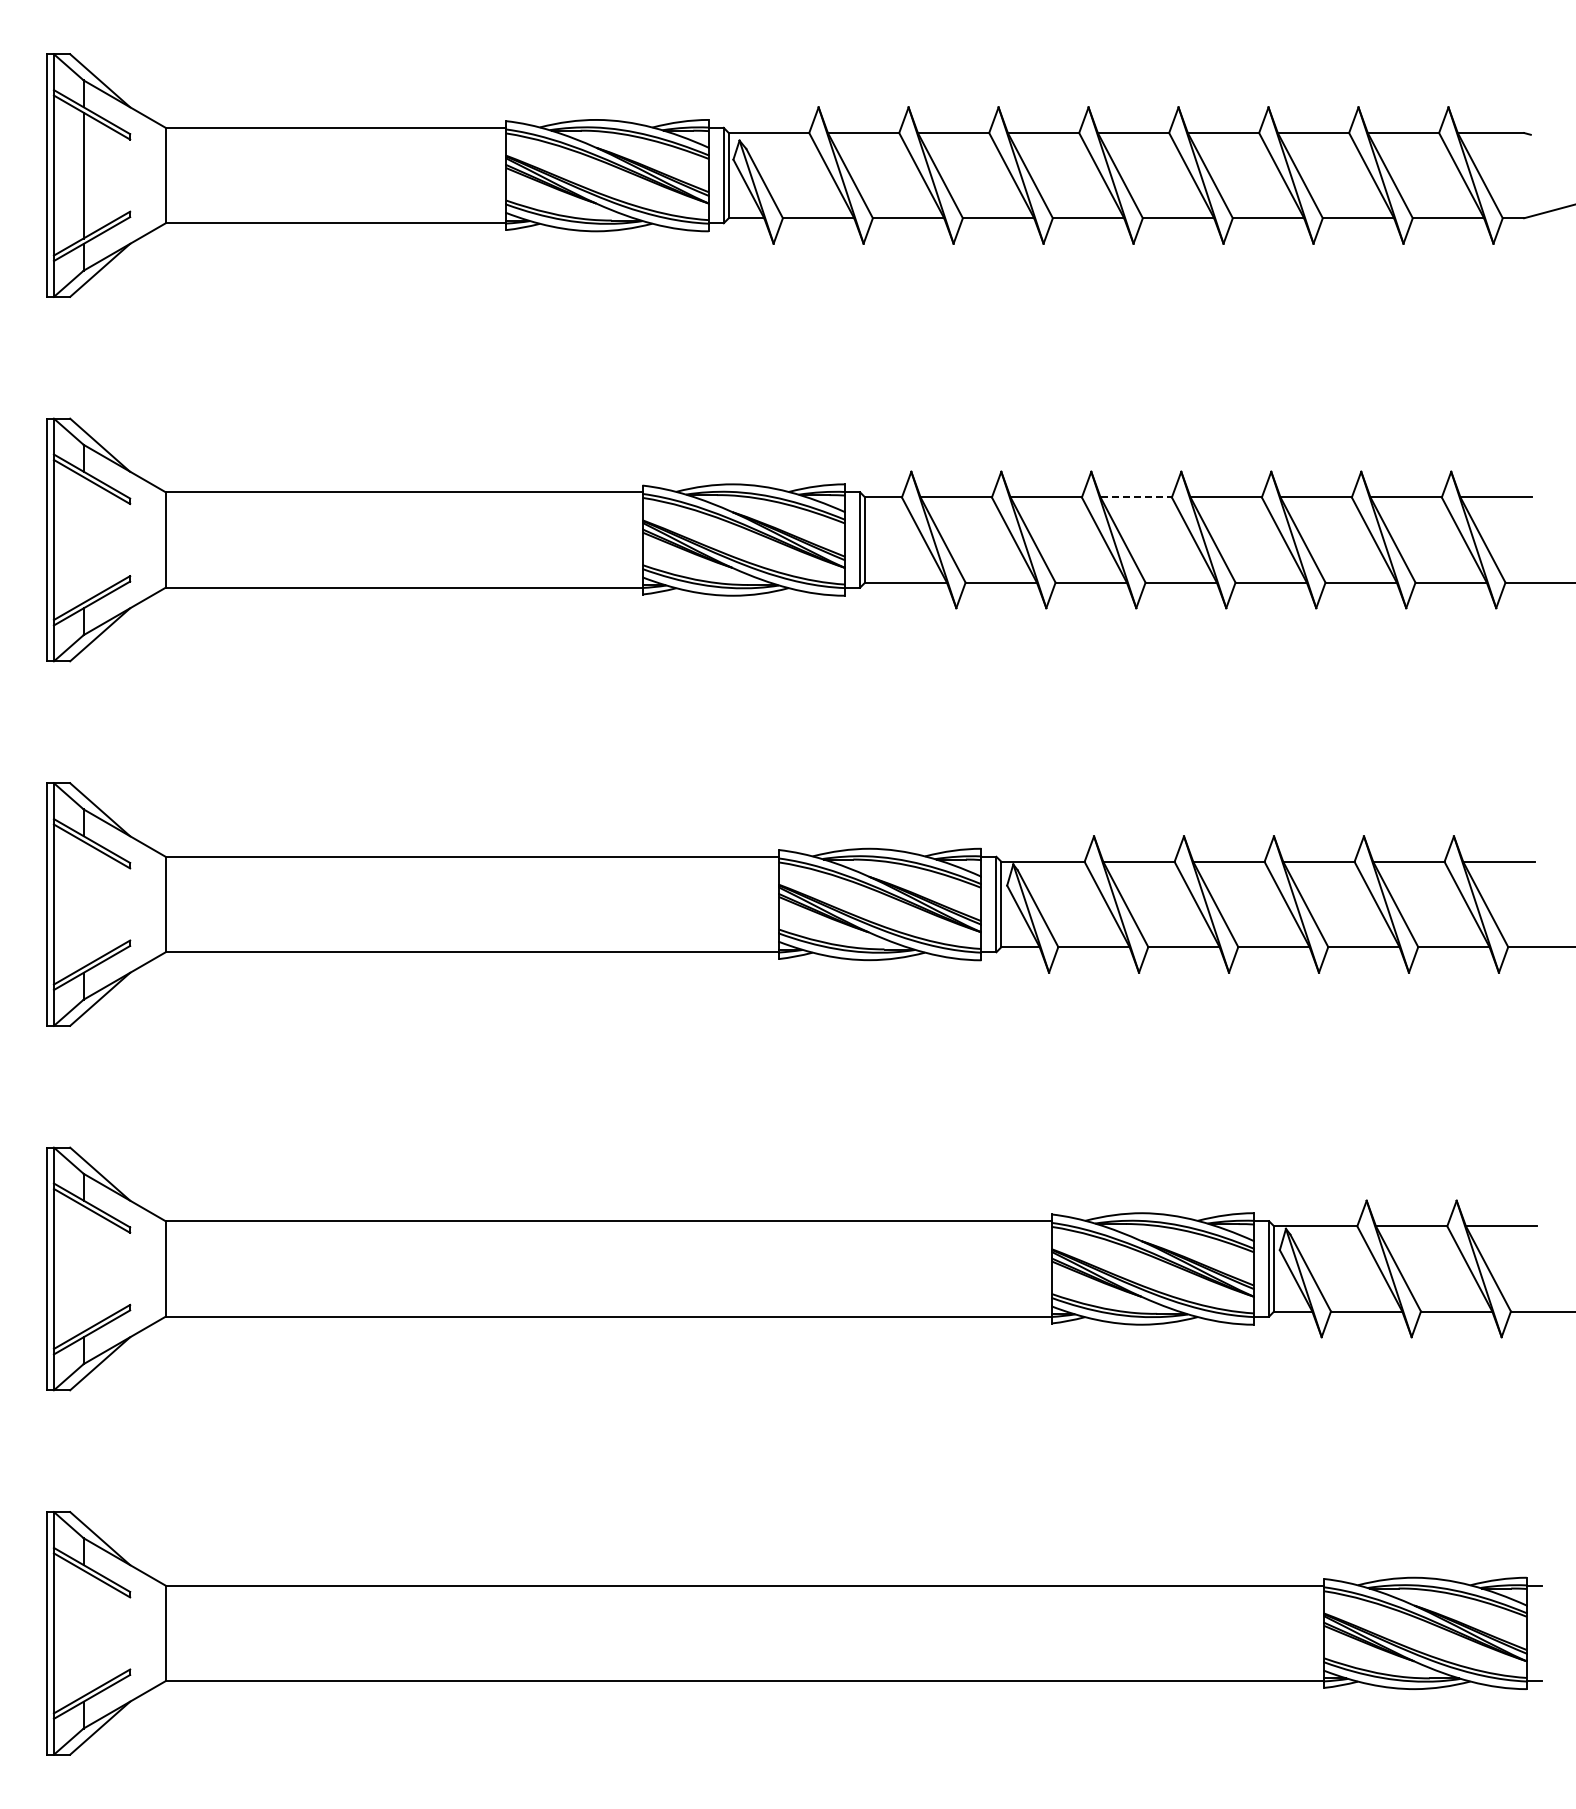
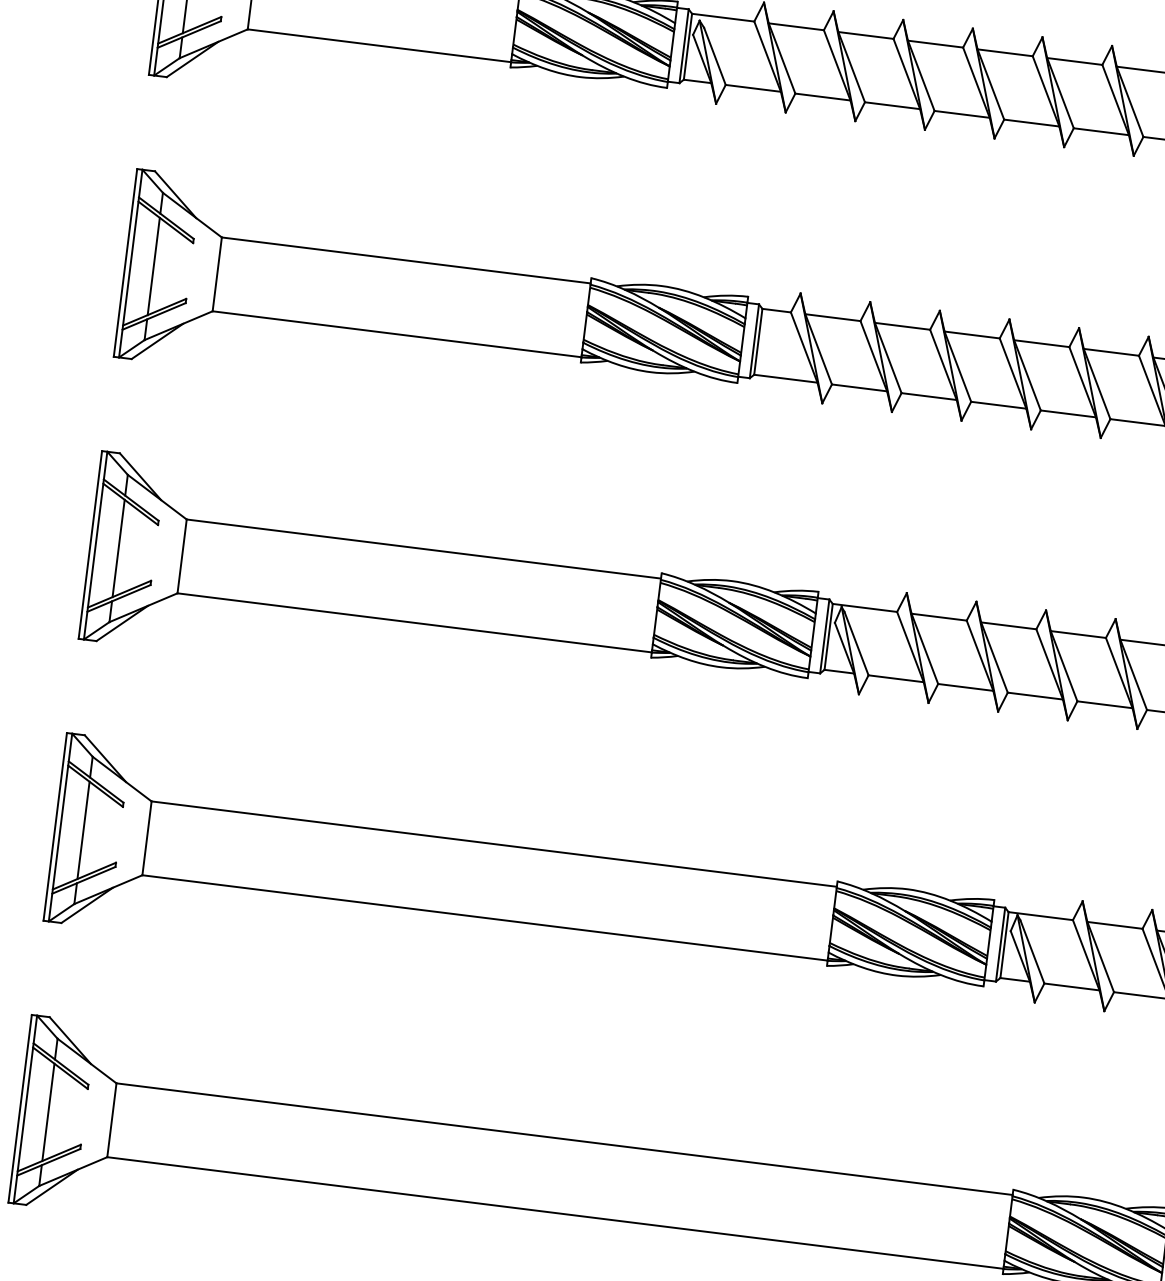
line: (1136, 497) -> (972, 335), dashed -> solid
line: (83, 539) -> (153, 266), added
line: (83, 904) -> (118, 548), added
line: (83, 1268) -> (83, 830), added
line: (83, 1633) -> (48, 1112), added

